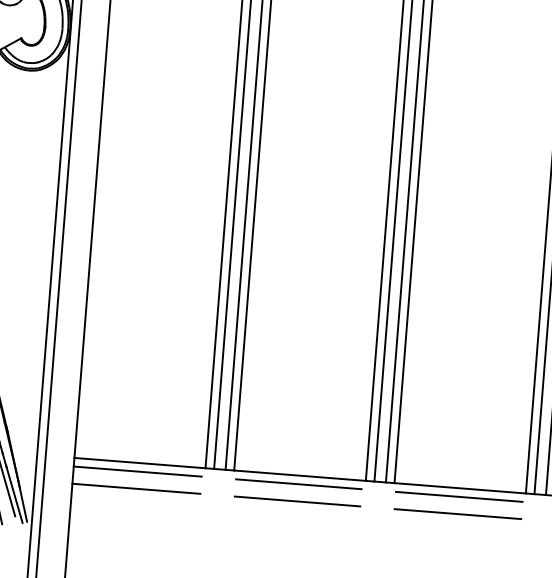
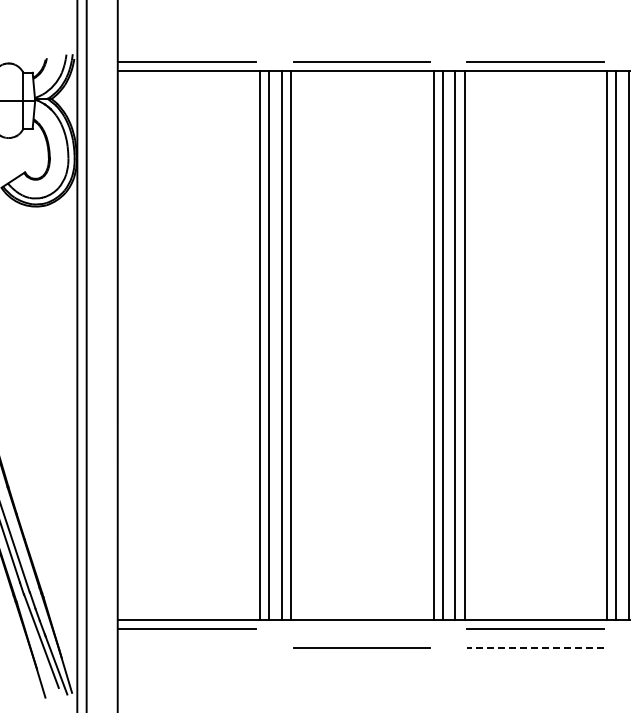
line: (298, 483) -> (361, 628), removed
line: (135, 489) -> (186, 648), removed
line: (457, 514) -> (535, 648), solid -> dashed

